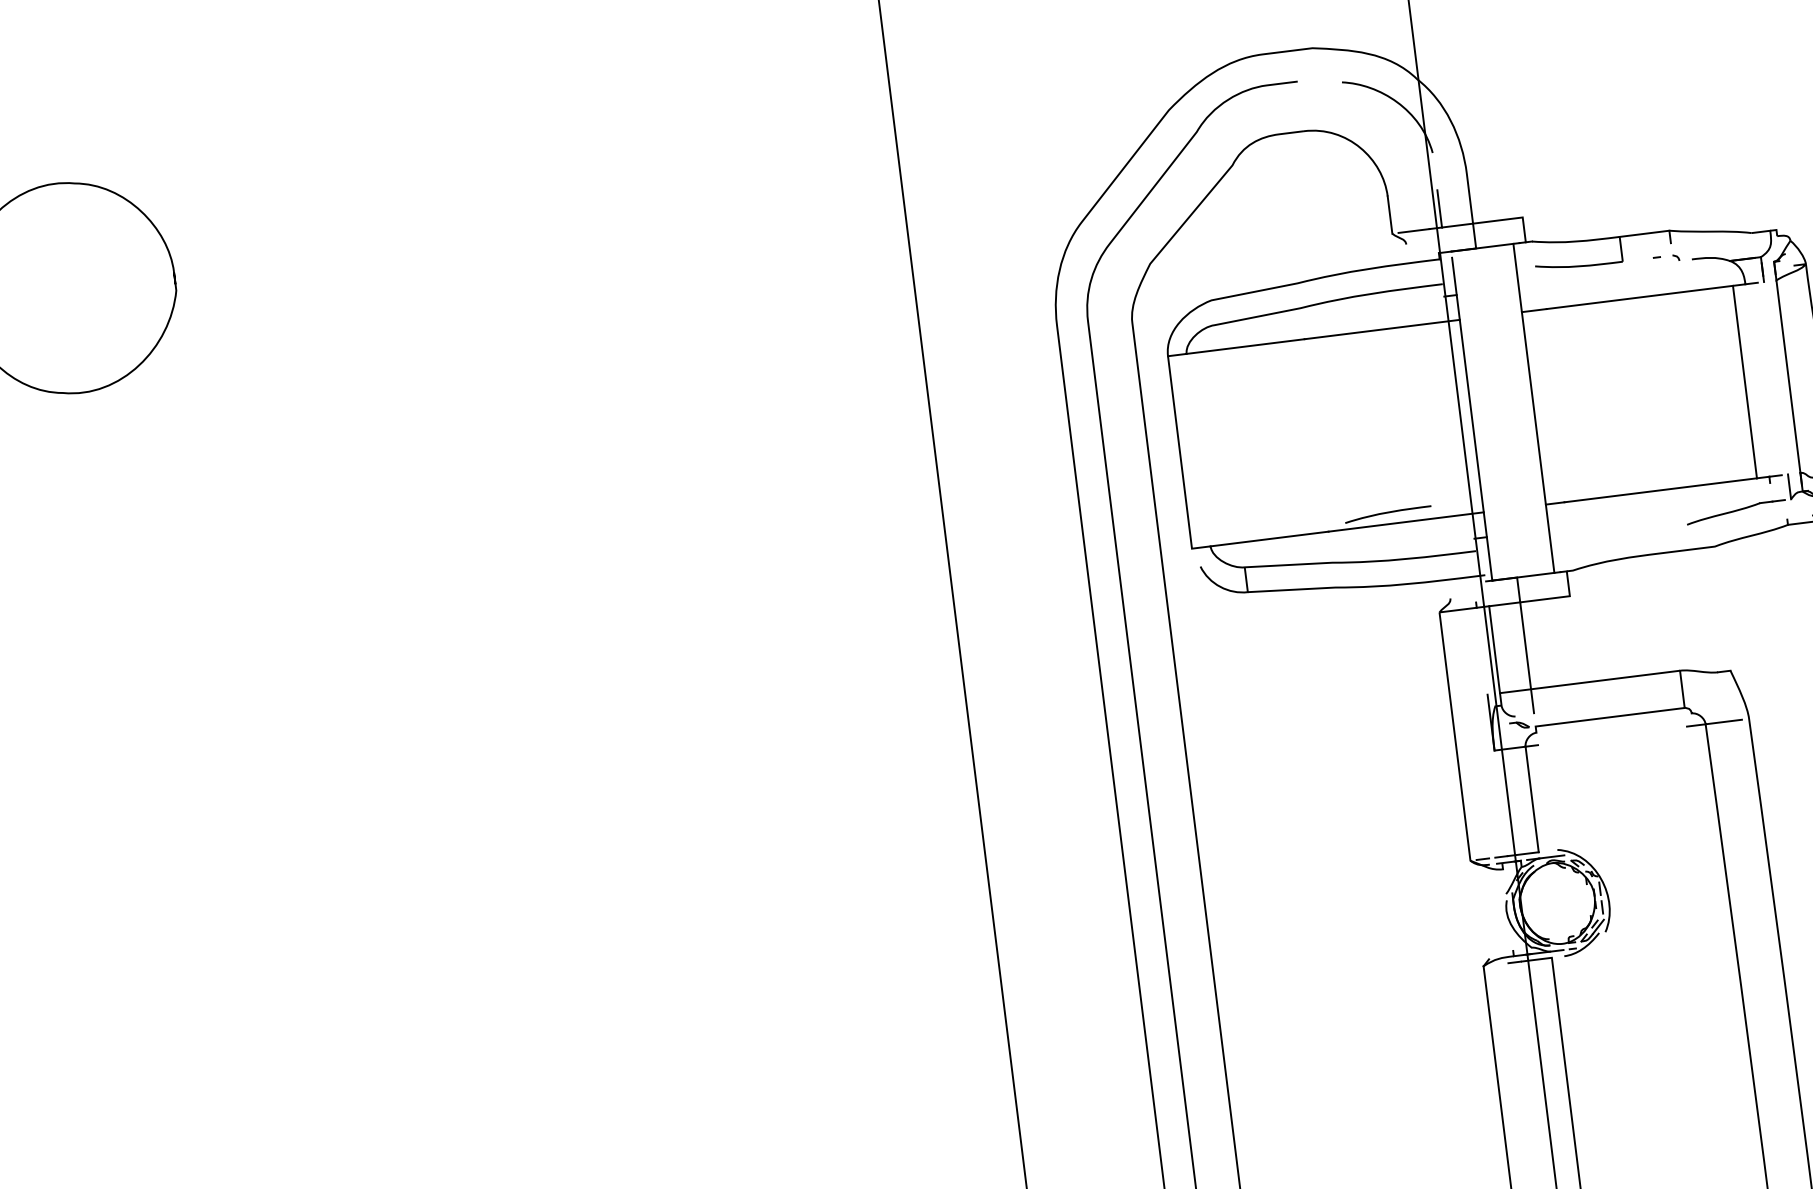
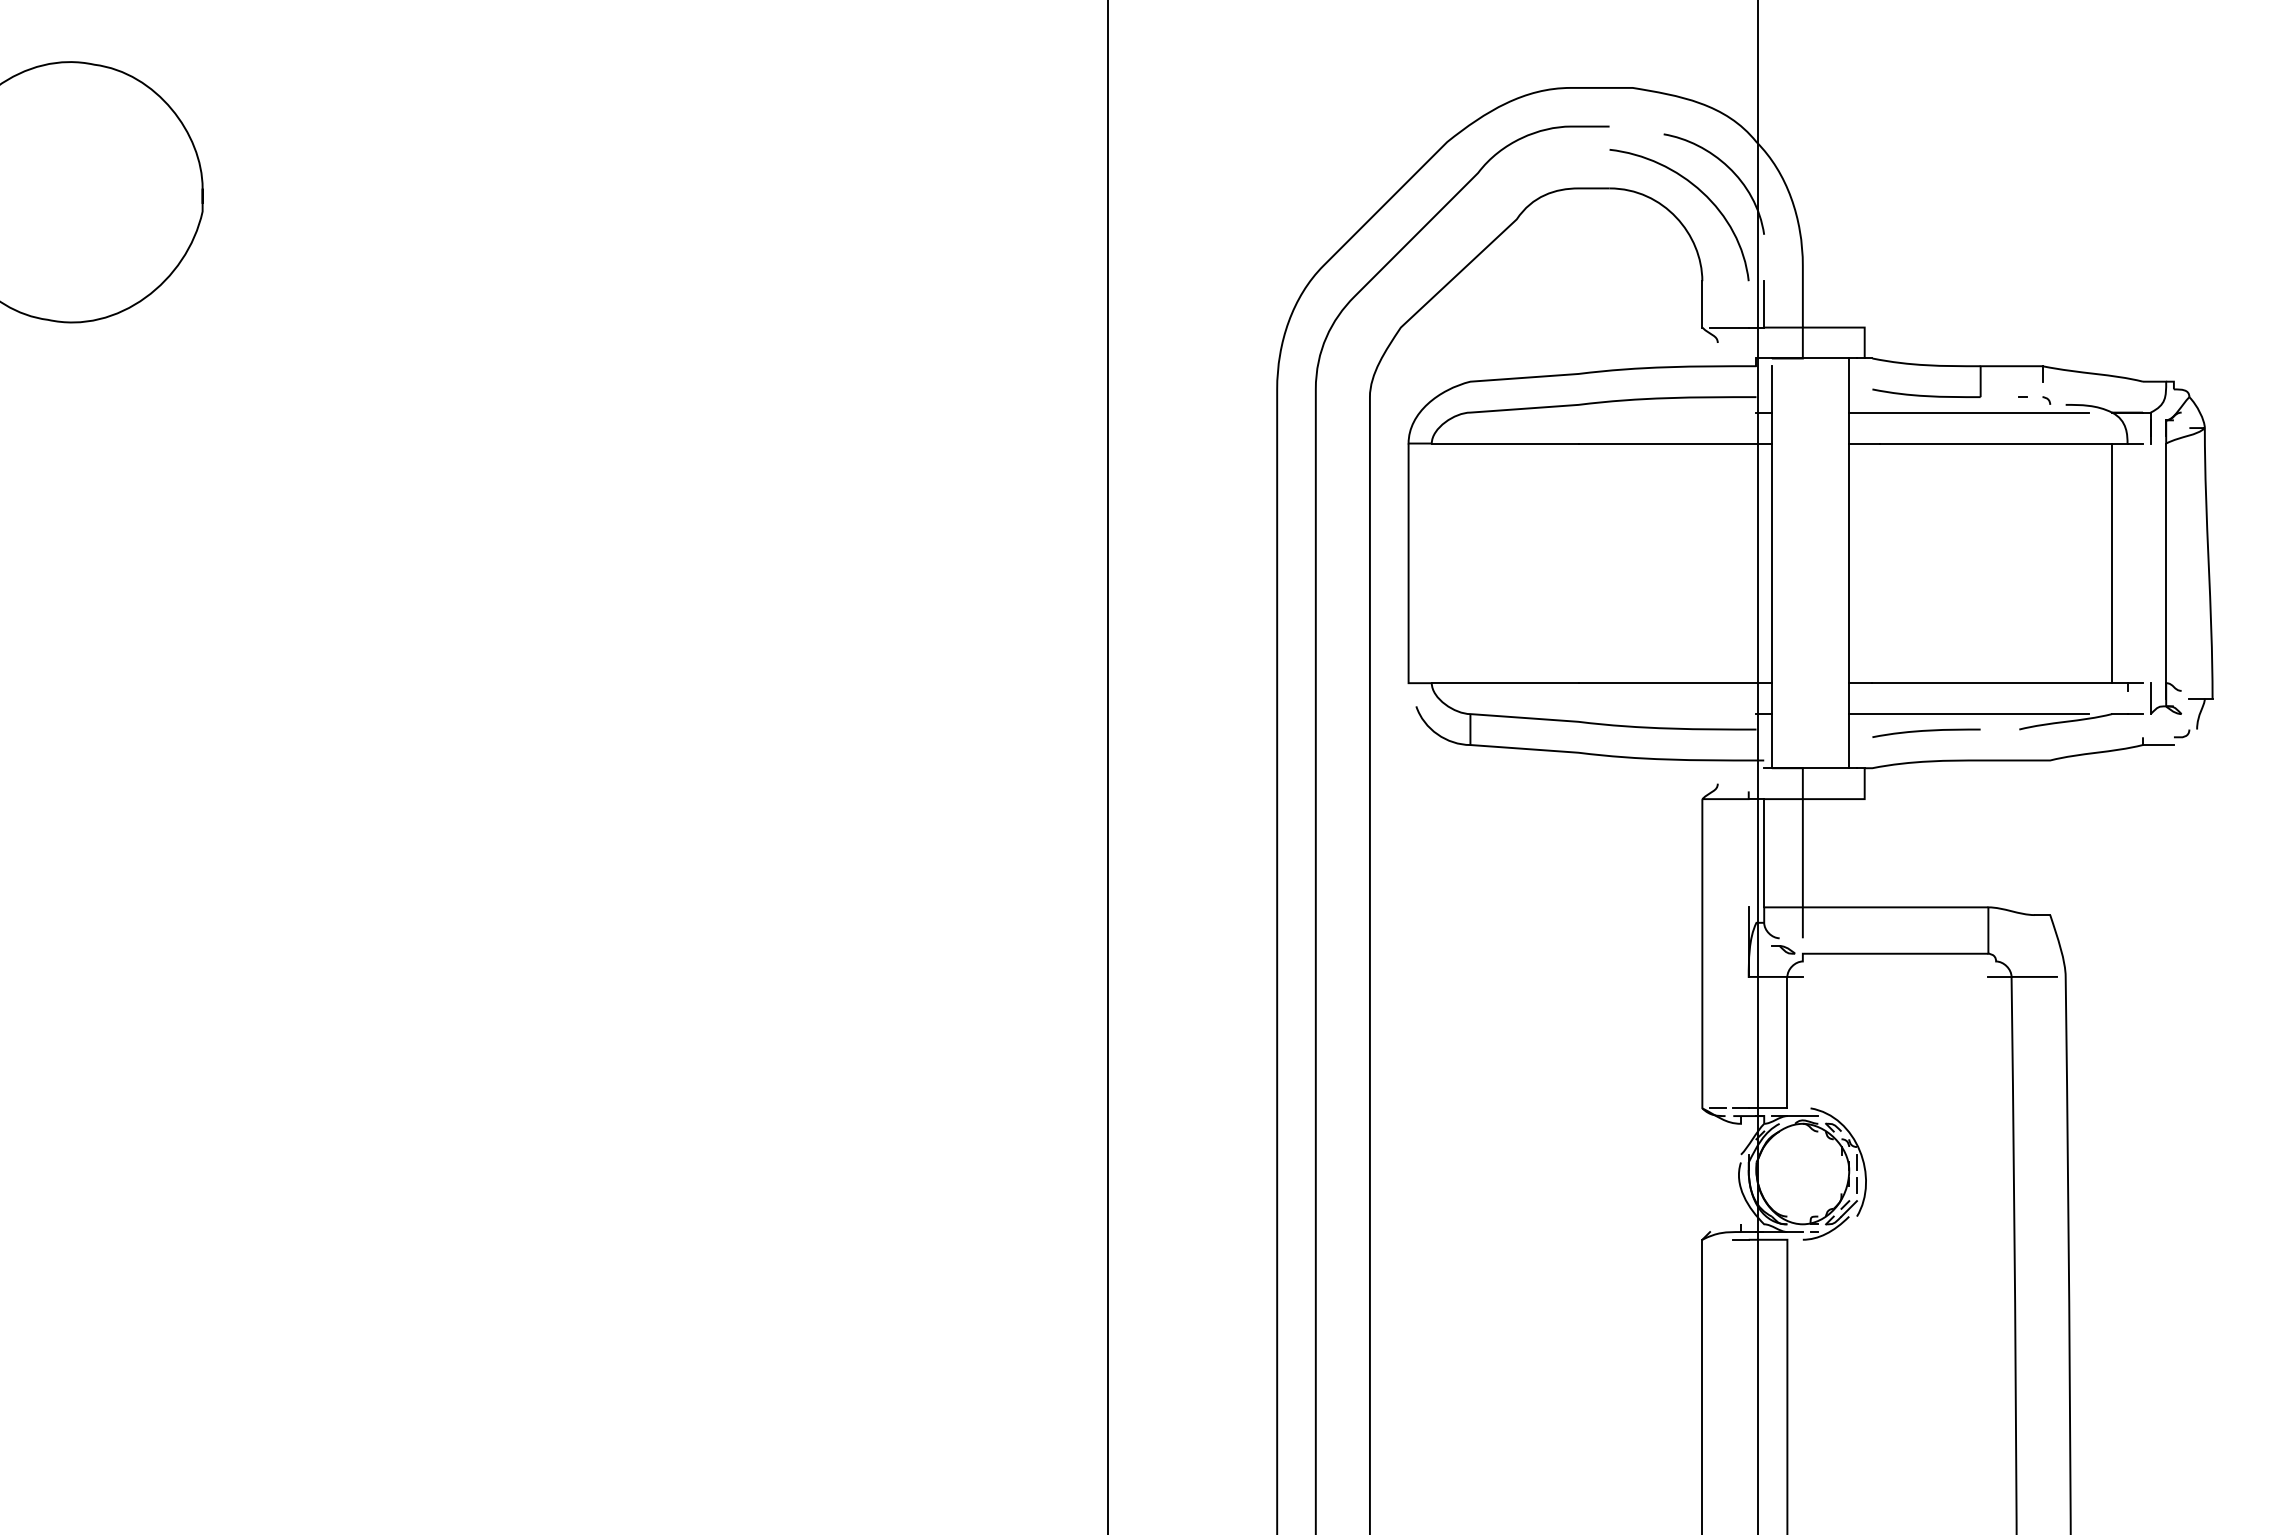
curve: (1376, 124) -> (1699, 191), added
line: (1614, 275) -> (1968, 412), added
curve: (1388, 513) -> (1926, 731), moved
line: (1644, 517) -> (1968, 714), added

